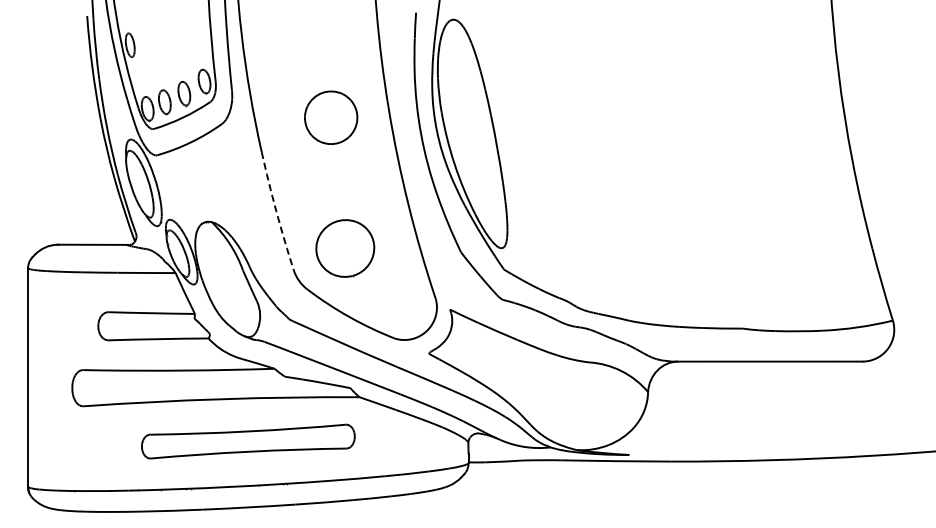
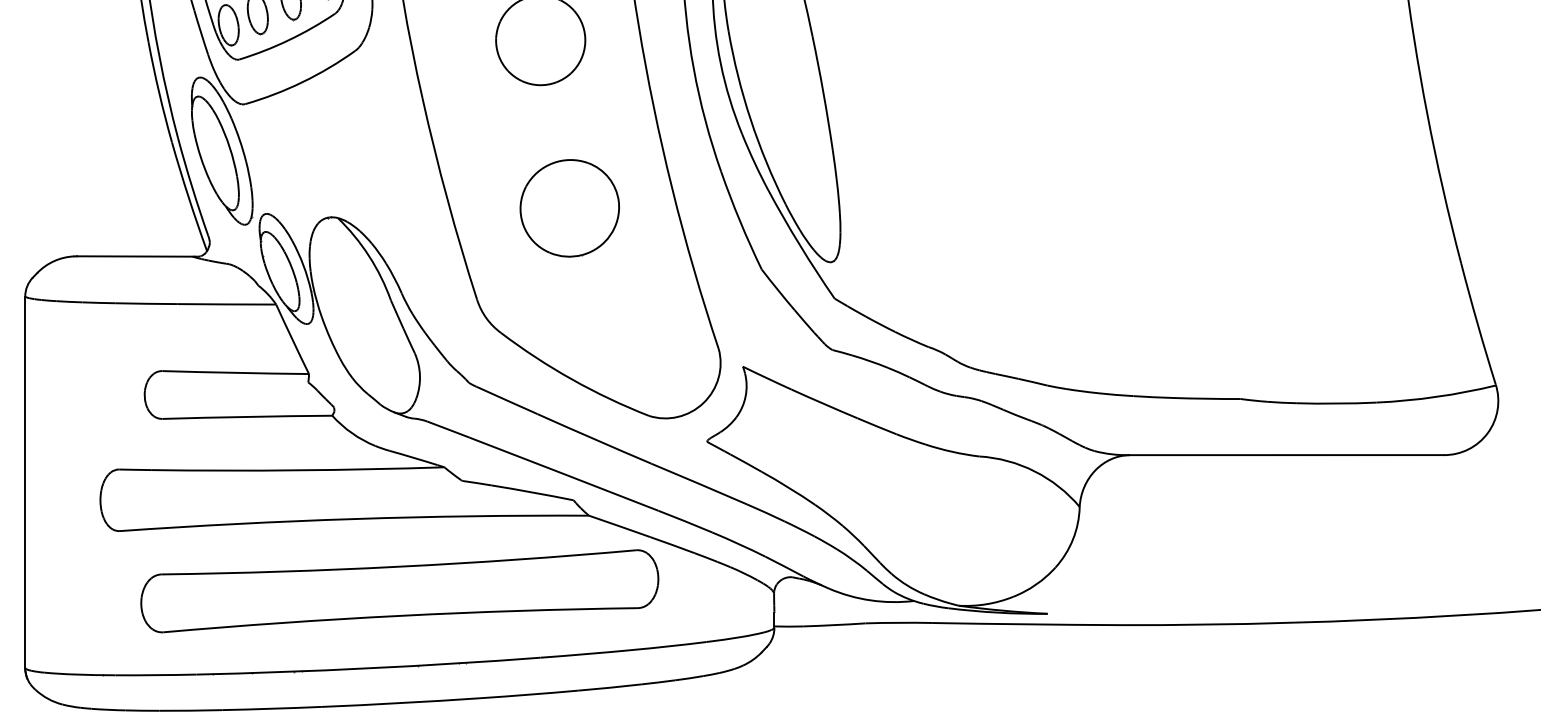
arc: (276, 211) -> (447, 199), dashed -> solid
part: (345, 248) -> (570, 208), moved
part: (248, 441) -> (400, 590), size x1.43

